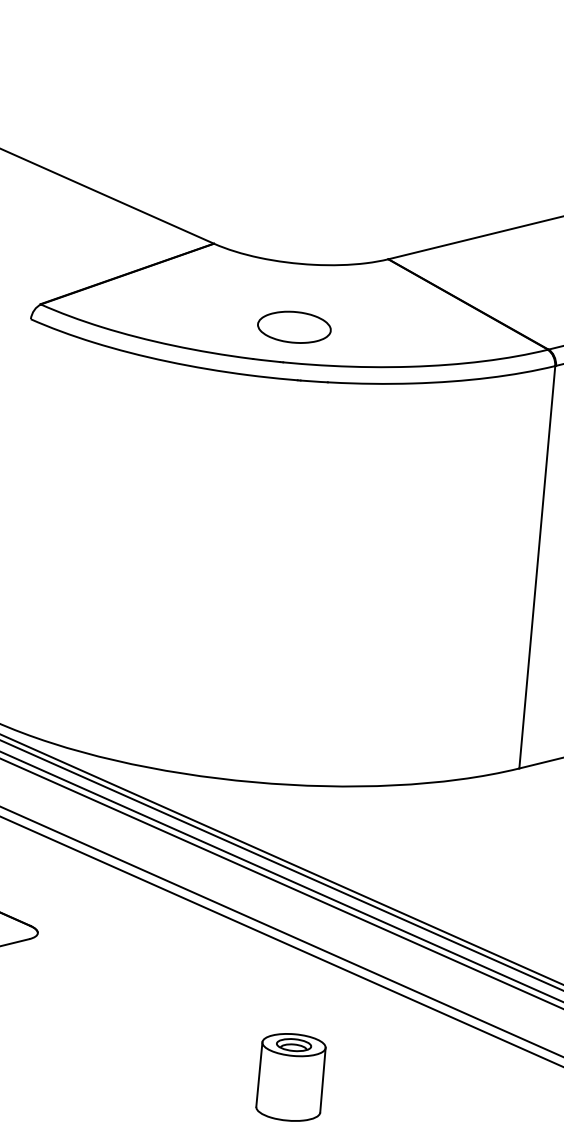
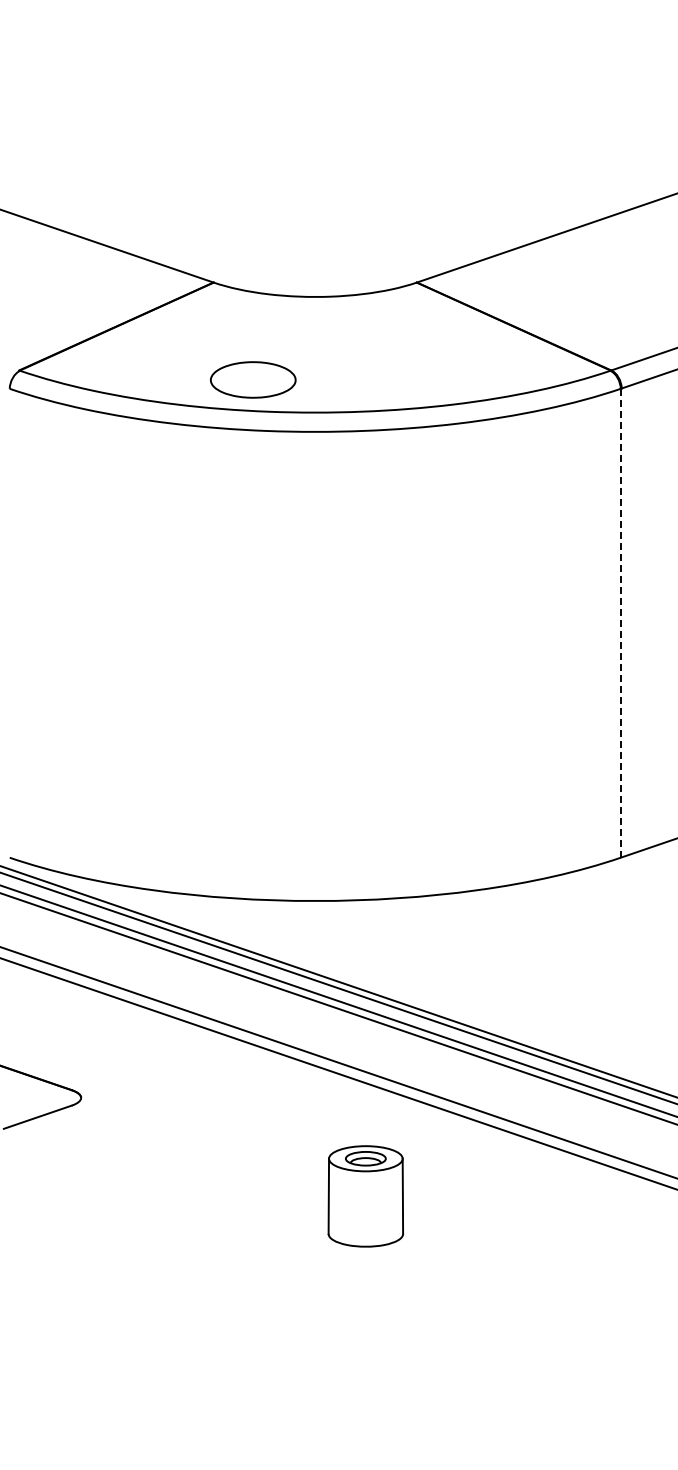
part: (294, 326) -> (253, 379), moved
line: (537, 566) -> (620, 622), solid -> dashed
part: (290, 1077) -> (365, 1196), moved

